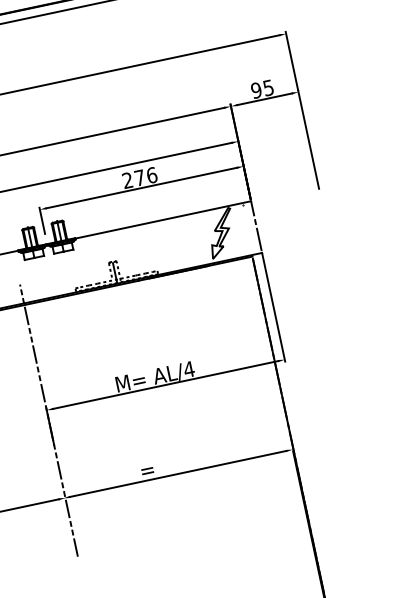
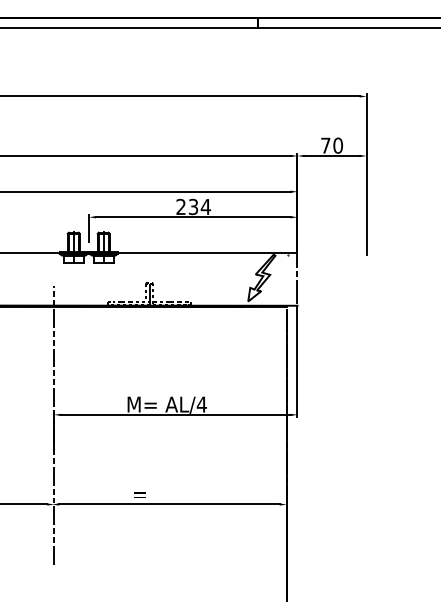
text: (262, 89) -> (331, 145), 95 -> 70
text: (145, 176) -> (199, 206), 276 -> 234

